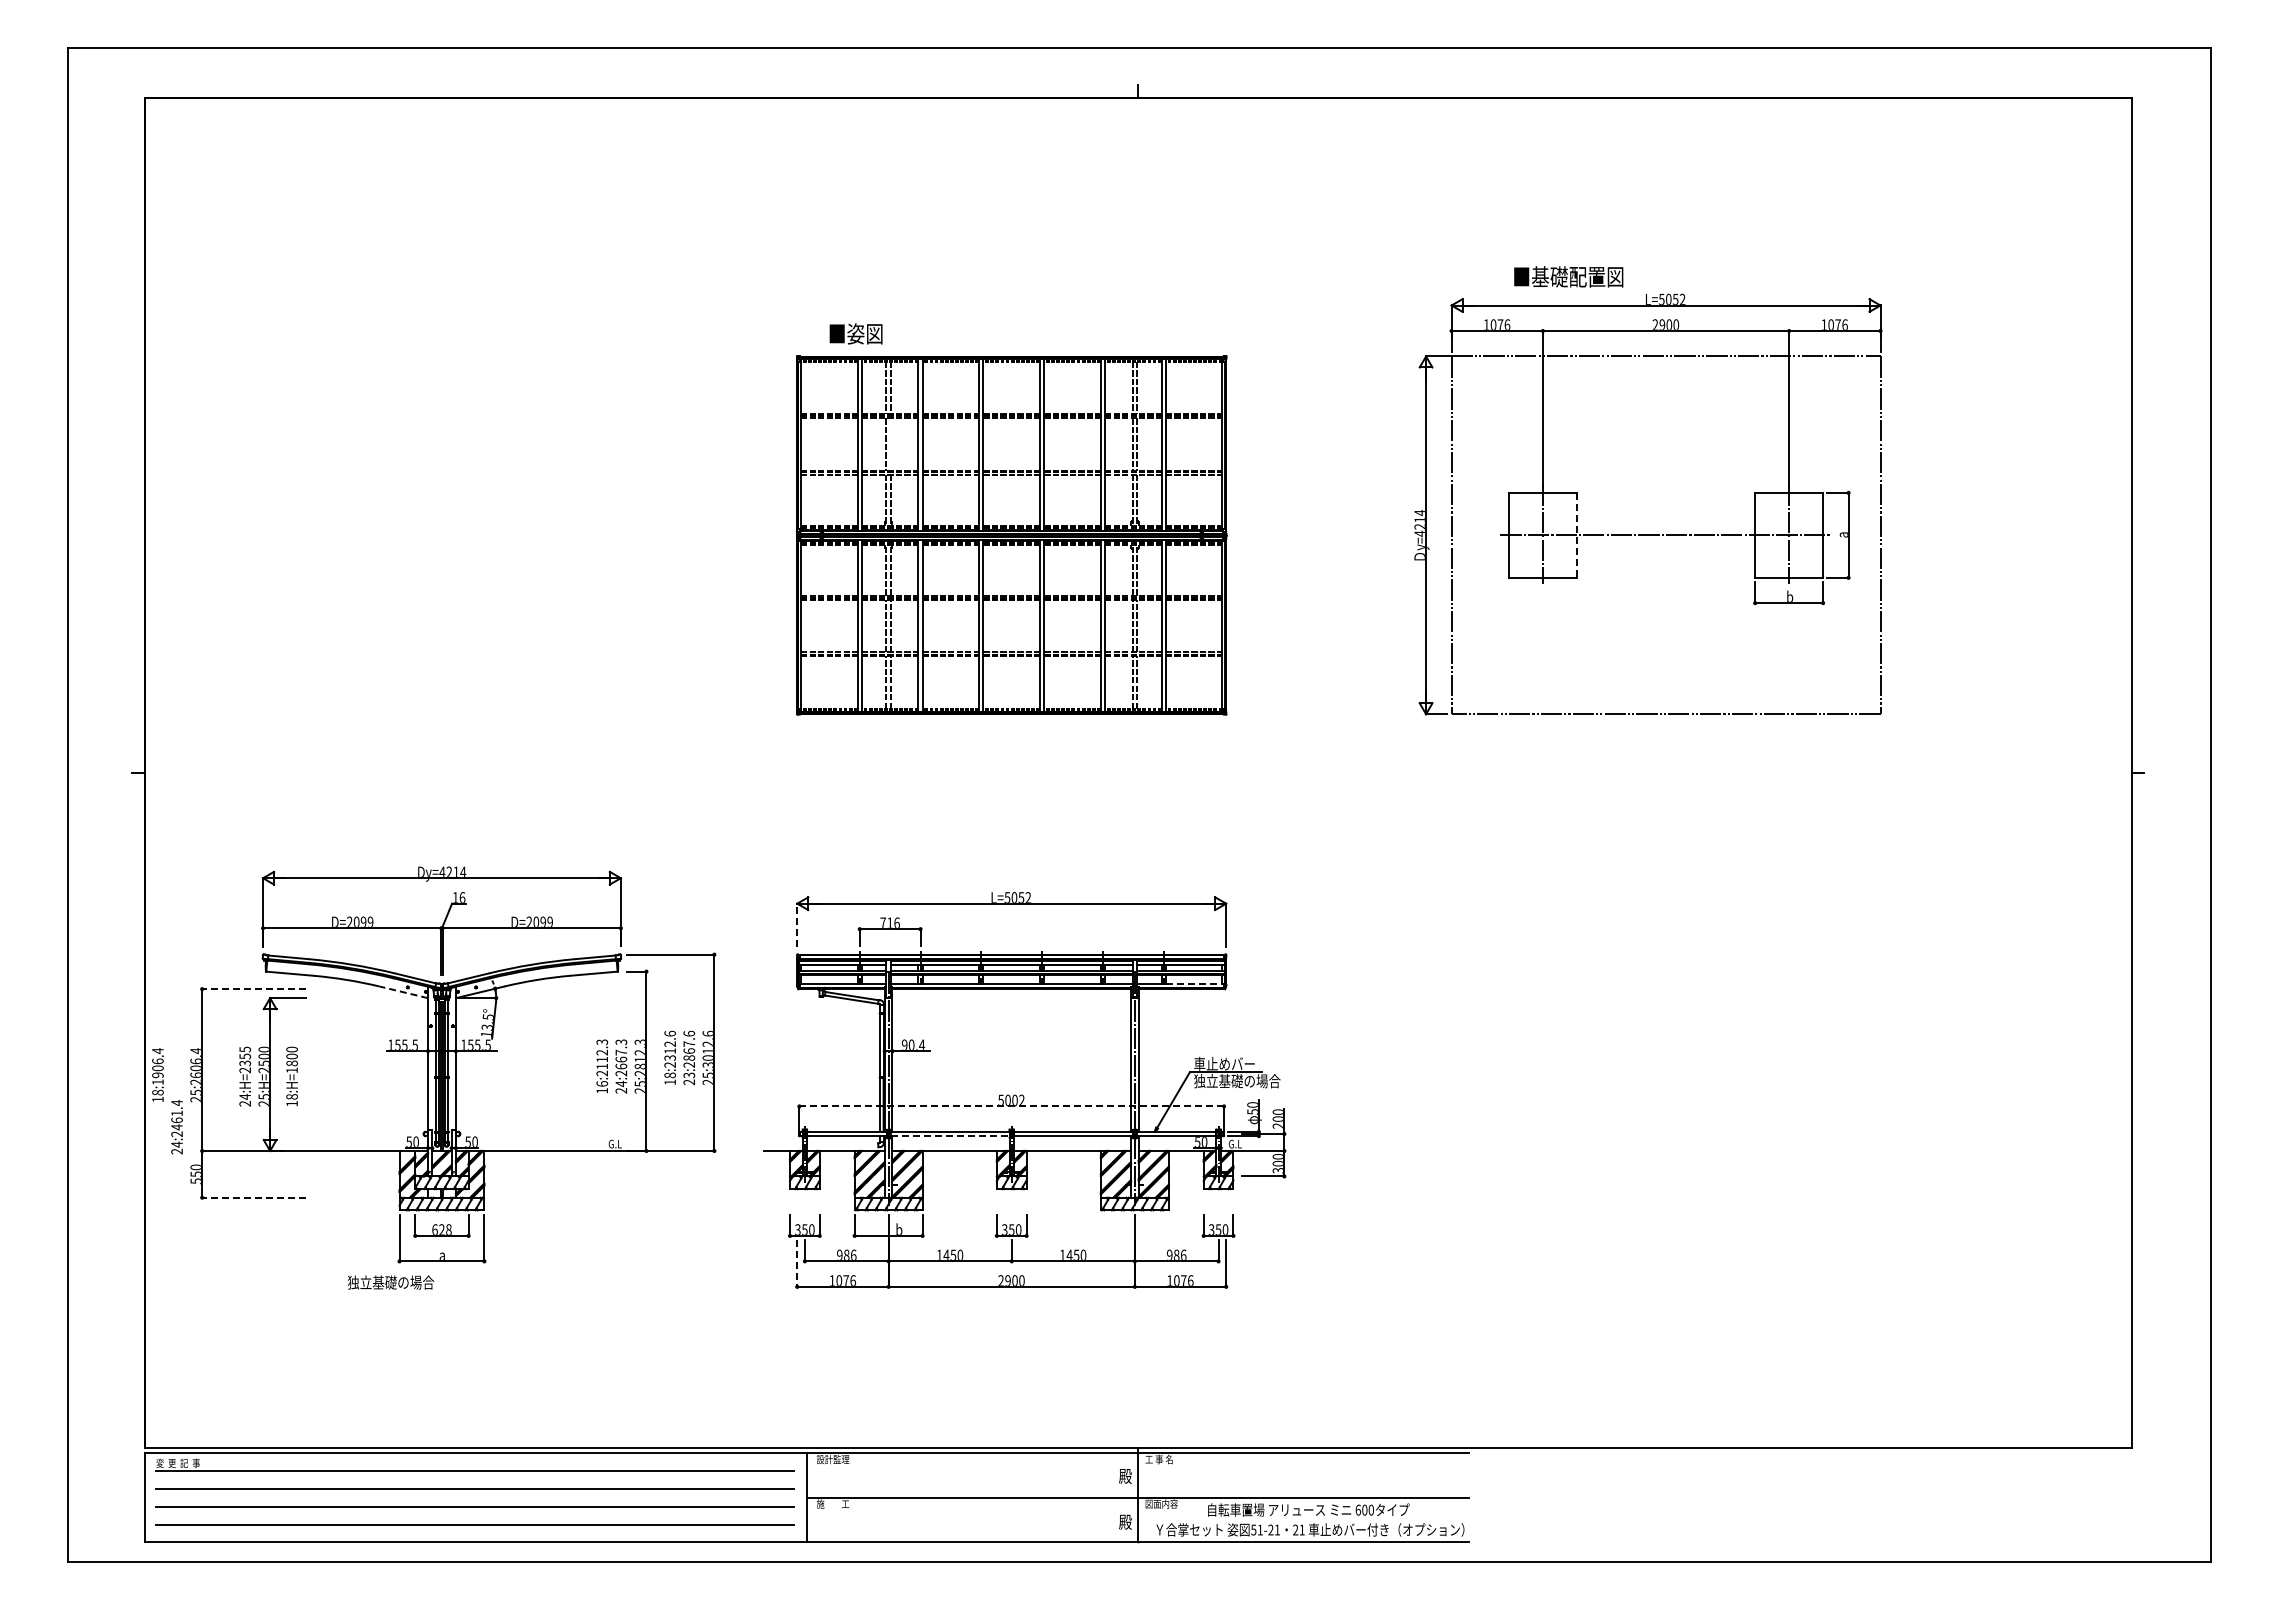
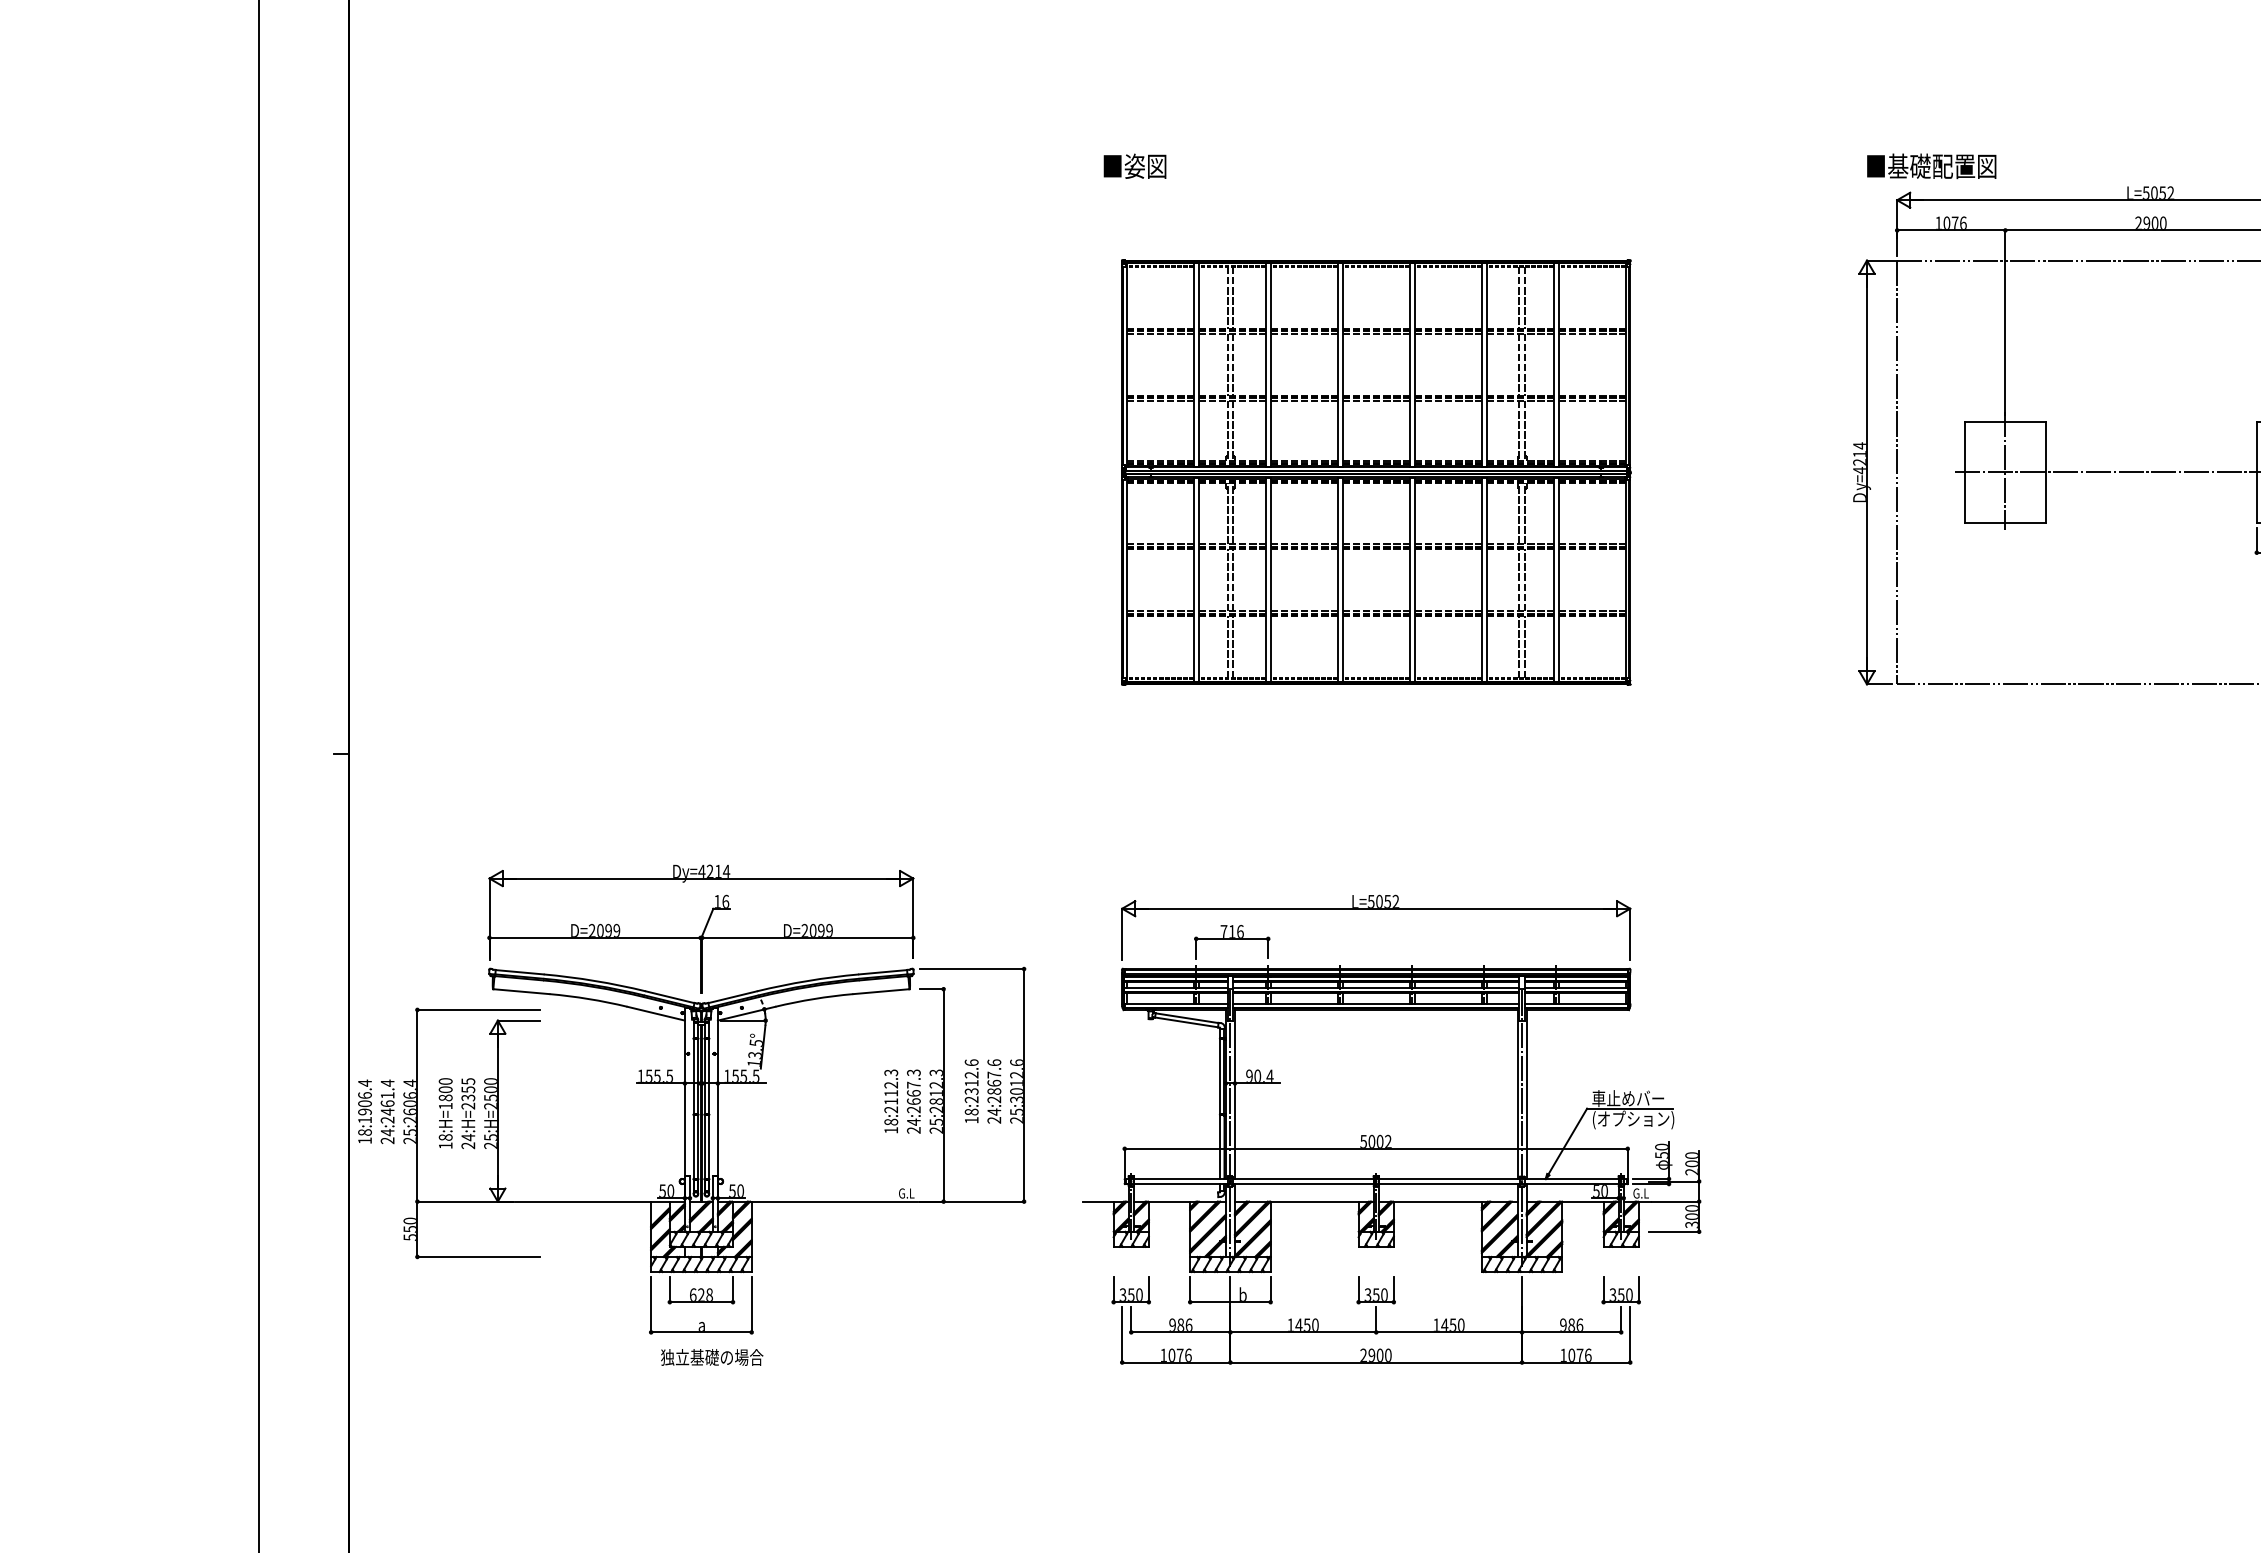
text: (1568, 276) -> (1931, 165), moved
text: (855, 333) -> (1134, 165), moved
line: (890, 444) -> (1232, 364), added
line: (1576, 535) -> (2045, 472), dashed -> solid
line: (797, 925) -> (1122, 934), dashed -> solid
line: (1194, 983) -> (1592, 1003), dashed -> solid
line: (253, 989) -> (478, 1010), dashed -> solid
line: (403, 992) -> (655, 1013), dashed -> solid
text: (689, 1075) -> (994, 1112), 23:2867.6 -> 24:2867.6
text: (291, 1076) -> (445, 1113), moved
text: (1237, 1081) -> (1643, 1119), 独立基礎の場合 -> (オプション)
text: (601, 1083) -> (890, 1121), 16:2112.3 -> 18:2112.3
line: (1012, 1106) -> (1377, 1148), dashed -> solid
text: (176, 1127) -> (386, 1112), moved
line: (950, 1136) -> (1303, 1184), dashed -> solid
line: (253, 1197) -> (478, 1256), dashed -> solid
line: (797, 1264) -> (1122, 1336), dashed -> solid
text: (391, 1282) -> (712, 1357), moved

